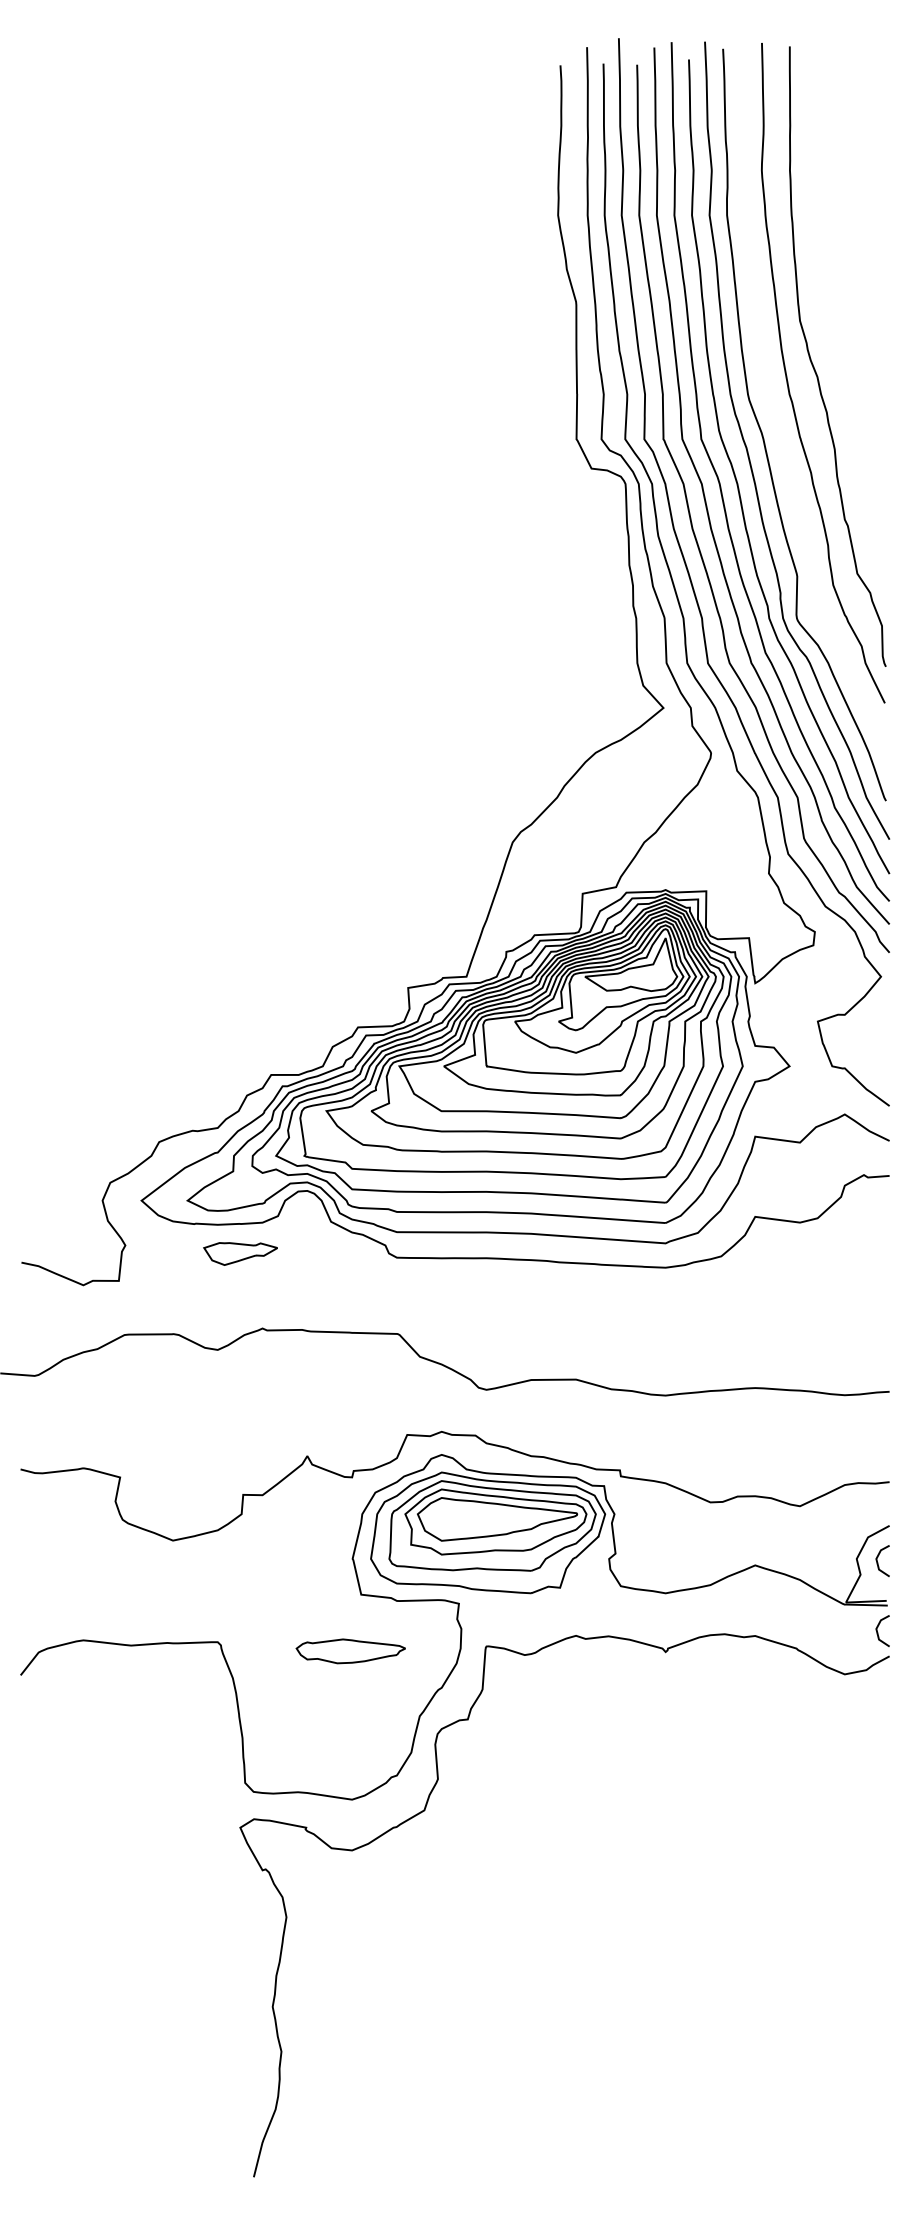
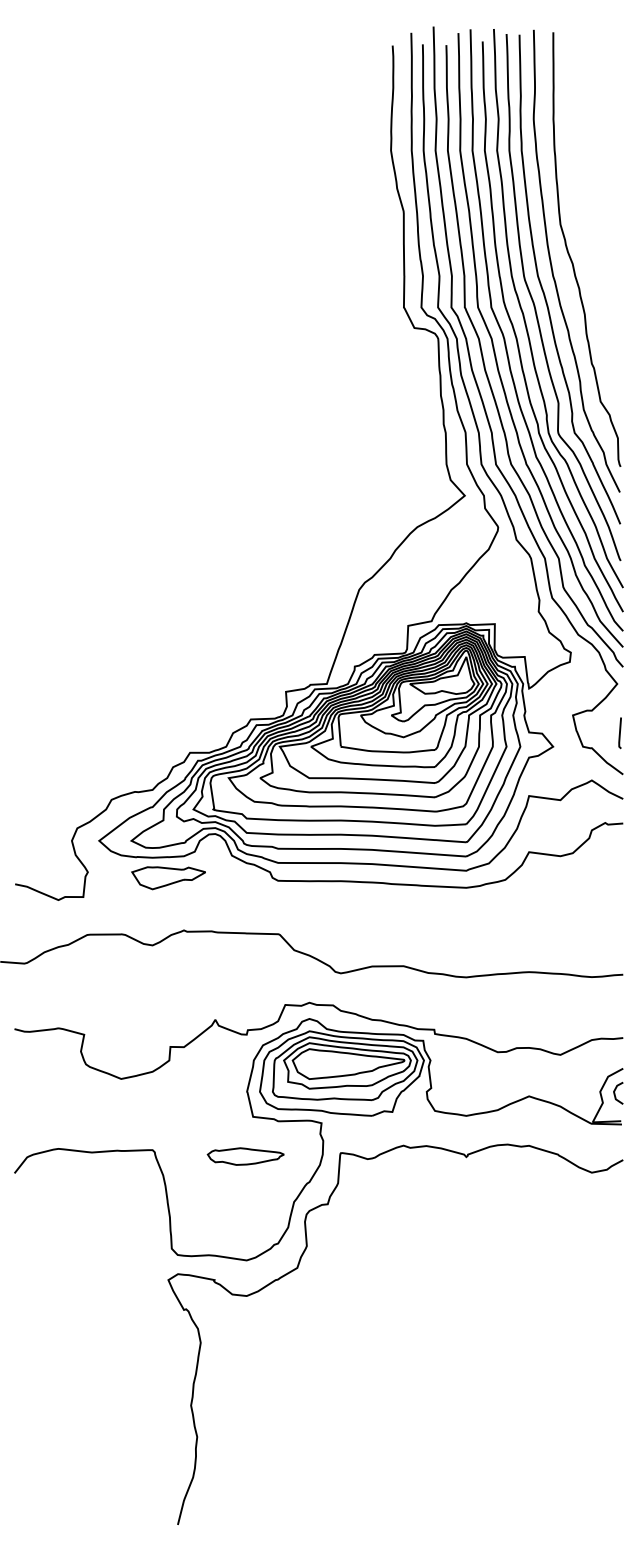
curve: (774, 410) -> (542, 287), added
line: (885, 1046) -> (620, 732), added
part: (240, 1253) -> (168, 877), size x1.43
line: (878, 1632) -> (615, 1143), removed

